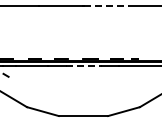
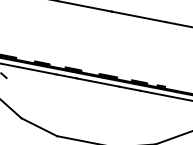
line: (106, 6) -> (139, 16), dashed -> solid
line: (83, 66) -> (98, 82), dashed -> solid

